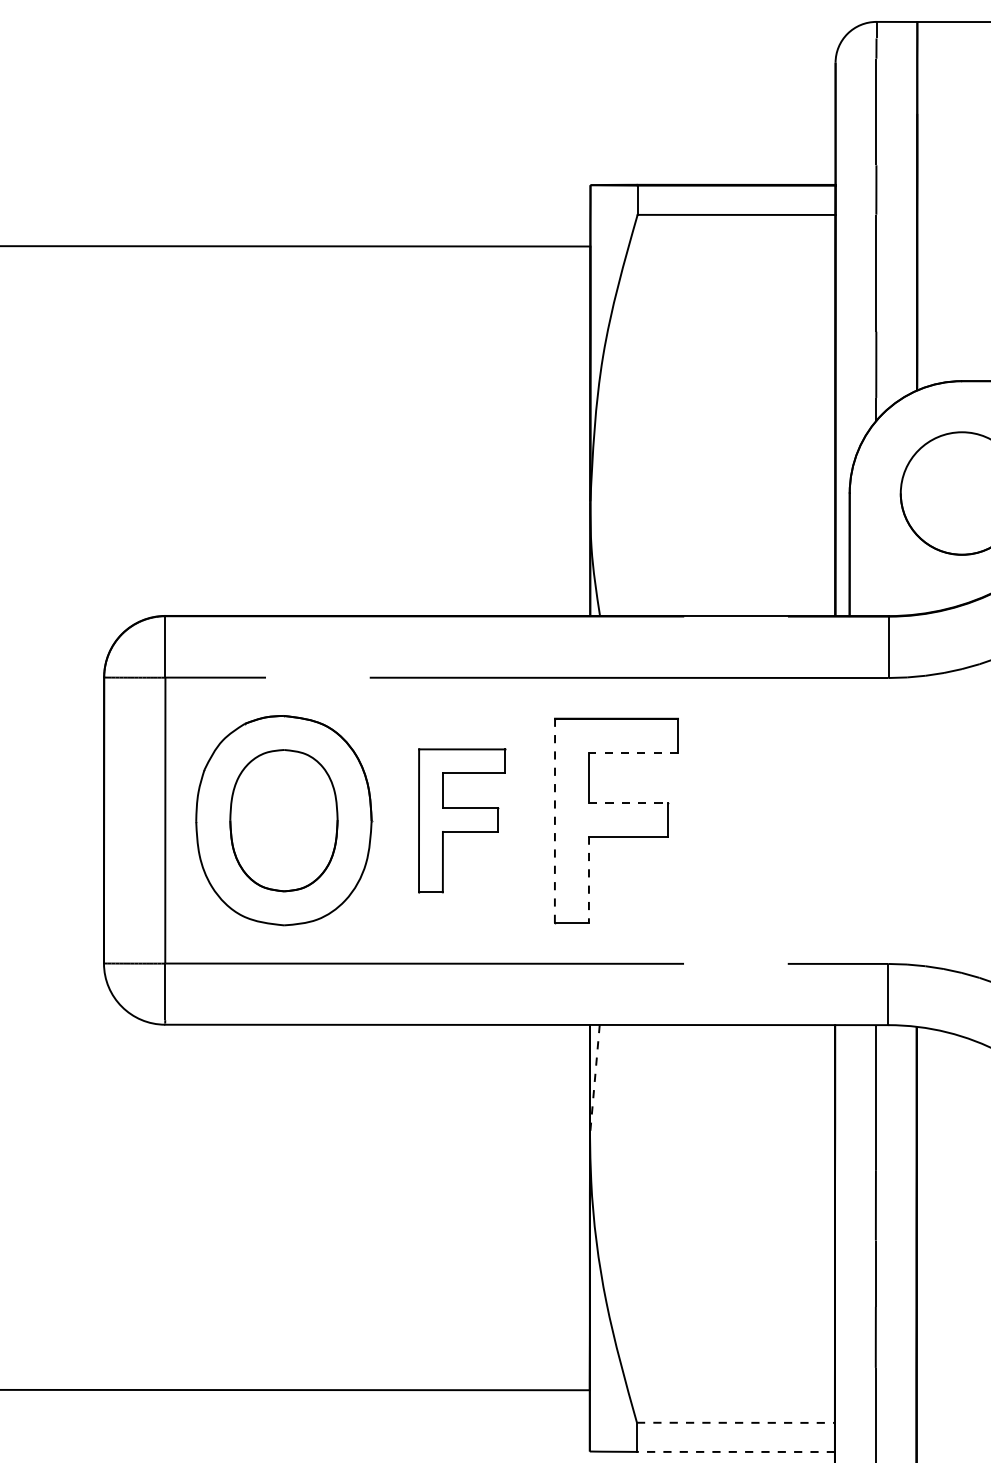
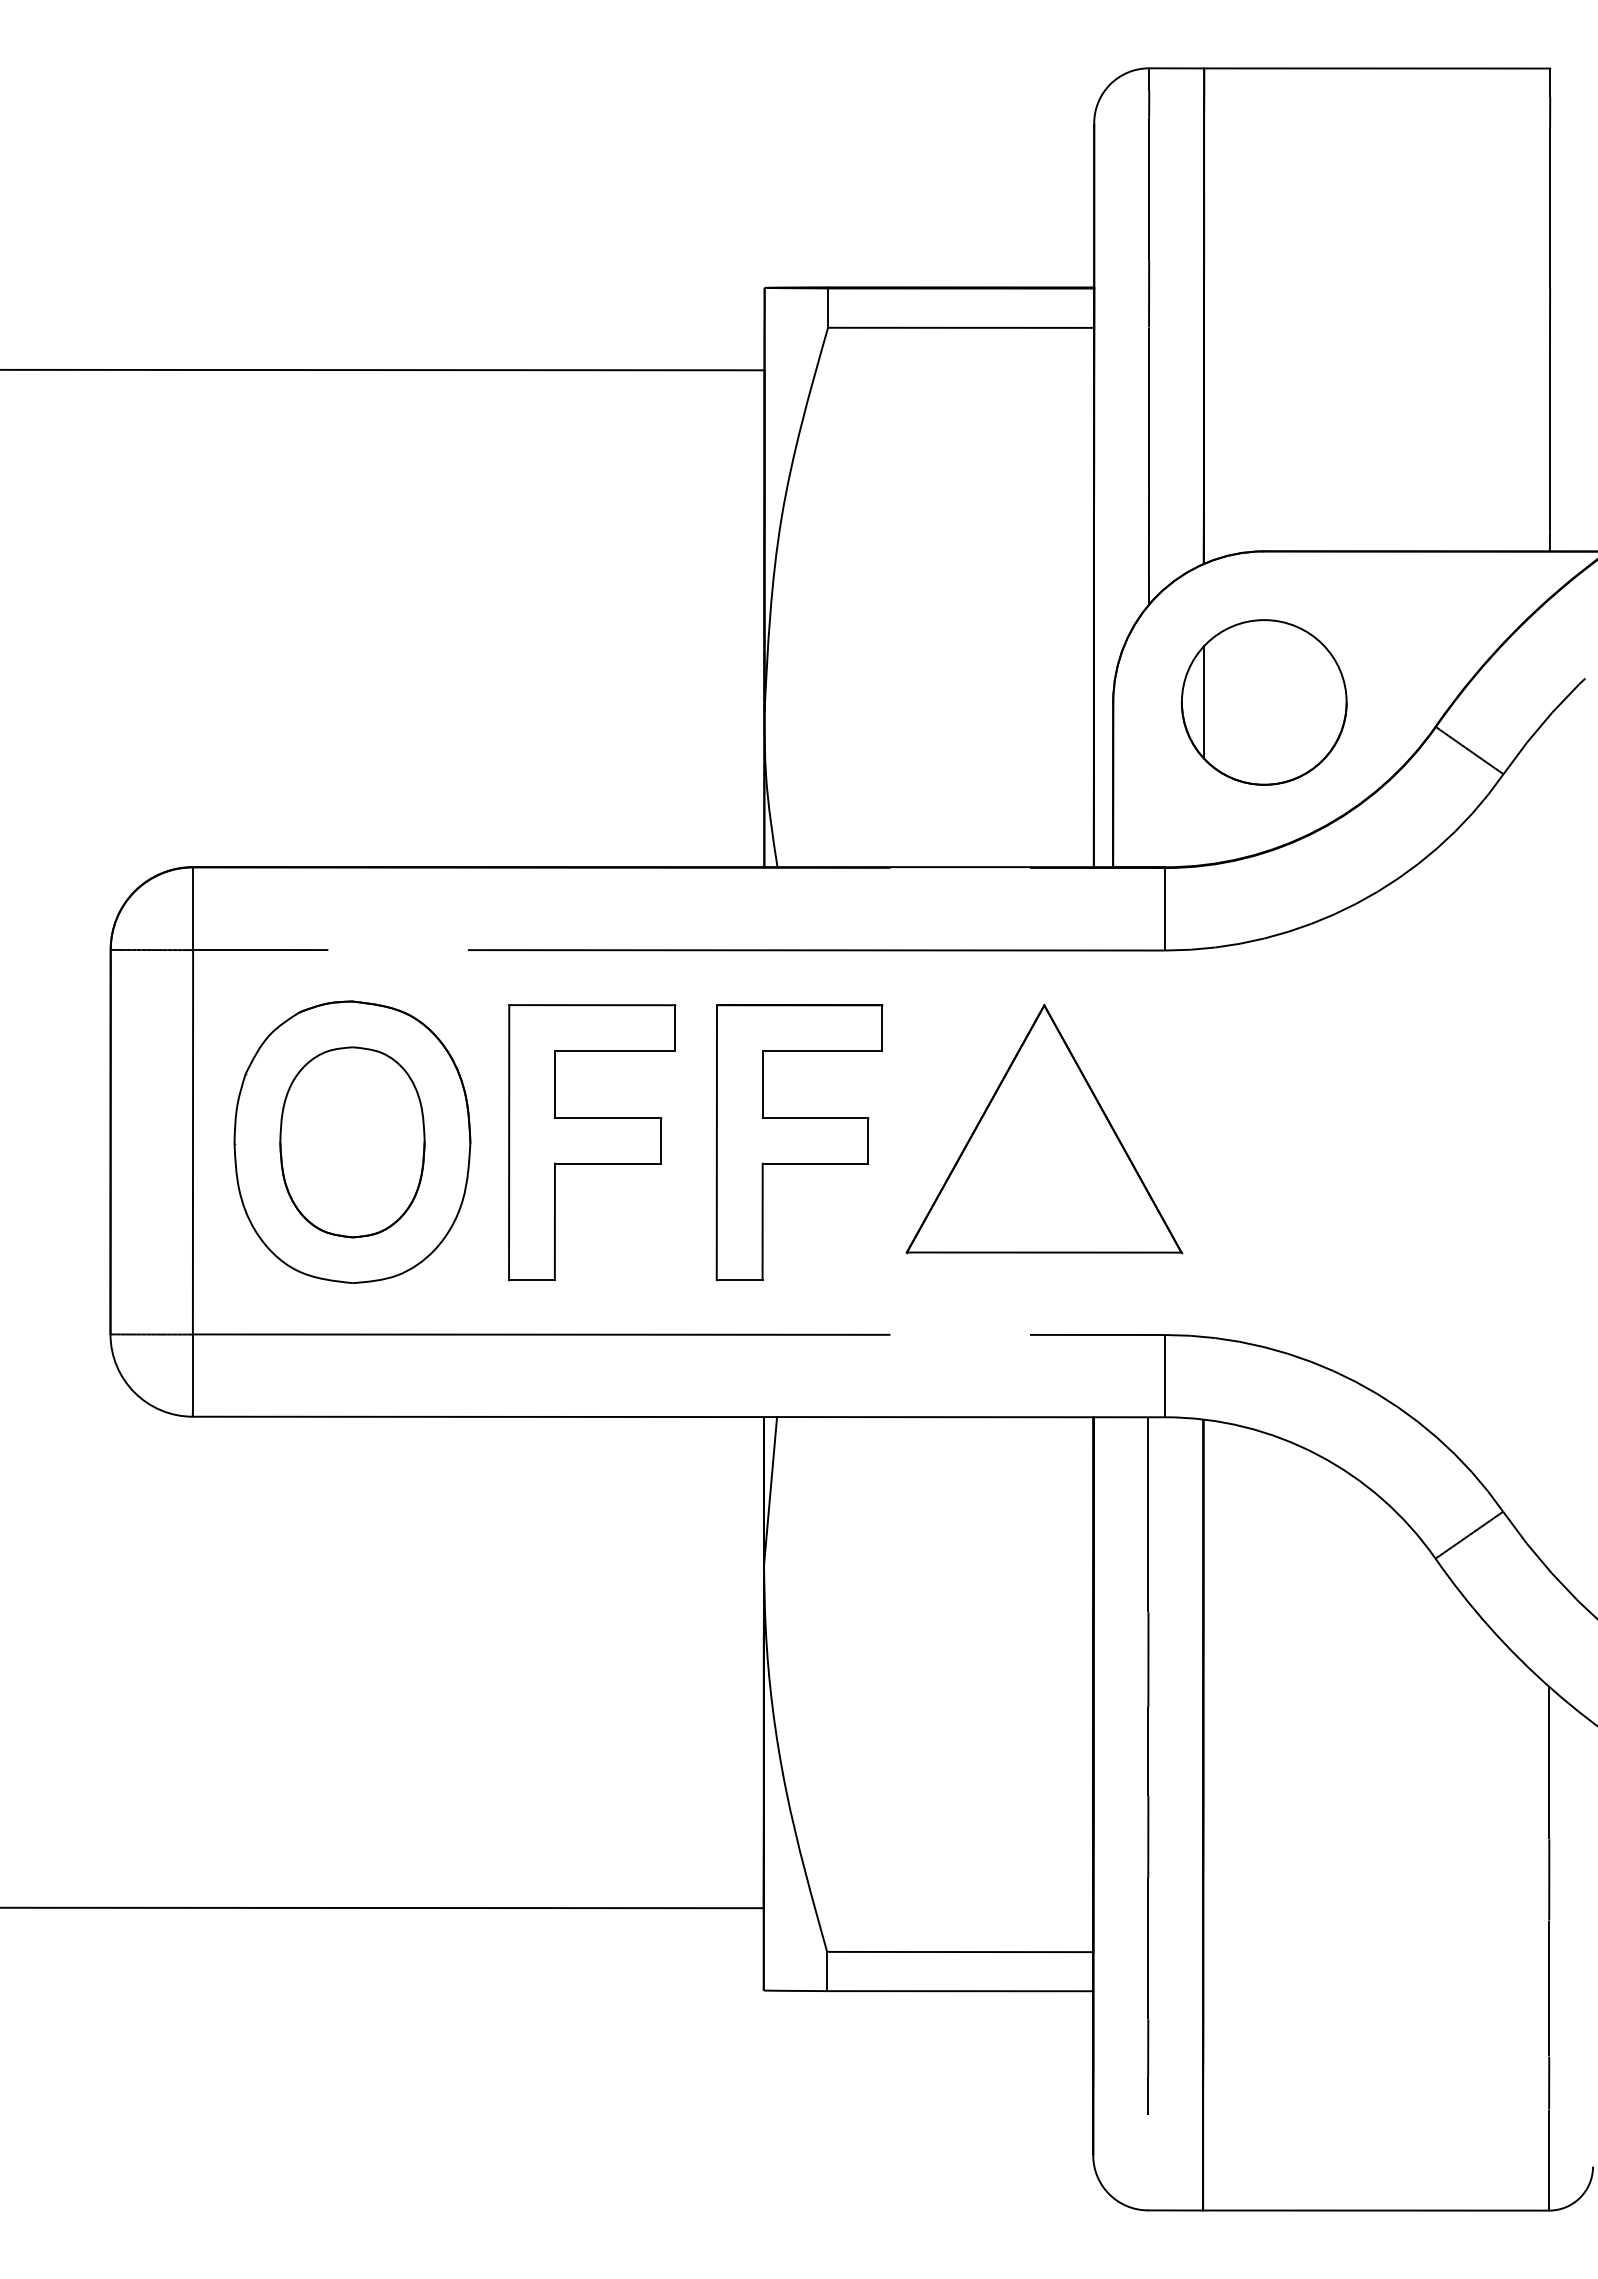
line: (916, 493) -> (1203, 702), added
line: (633, 753) -> (822, 1051), dashed -> solid
line: (628, 802) -> (815, 1117), dashed -> solid
part: (798, 811) -> (1044, 1129), added
part: (462, 820) -> (592, 1142), size x1.43
line: (554, 820) -> (716, 1142), dashed -> solid
line: (588, 880) -> (762, 1222), dashed -> solid
line: (594, 1080) -> (770, 1491), dashed -> solid
line: (736, 1423) -> (960, 1952), dashed -> solid
line: (735, 1452) -> (959, 1991), dashed -> solid

